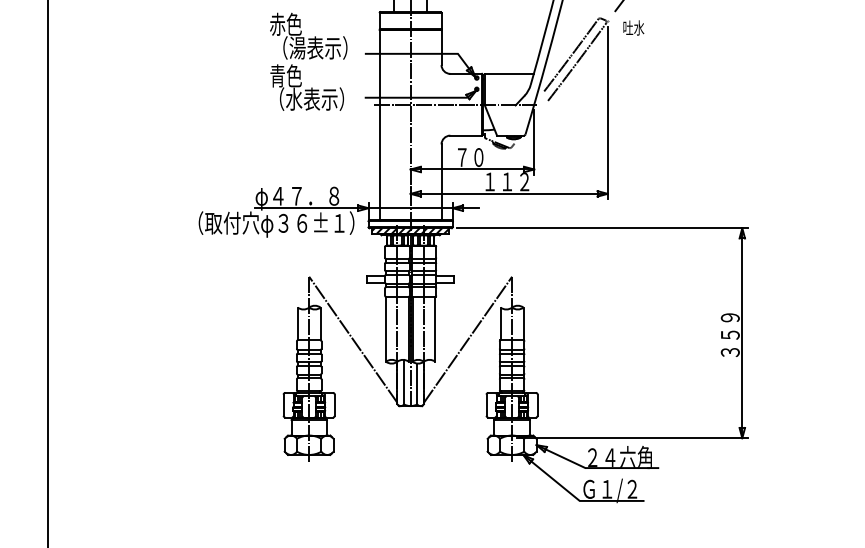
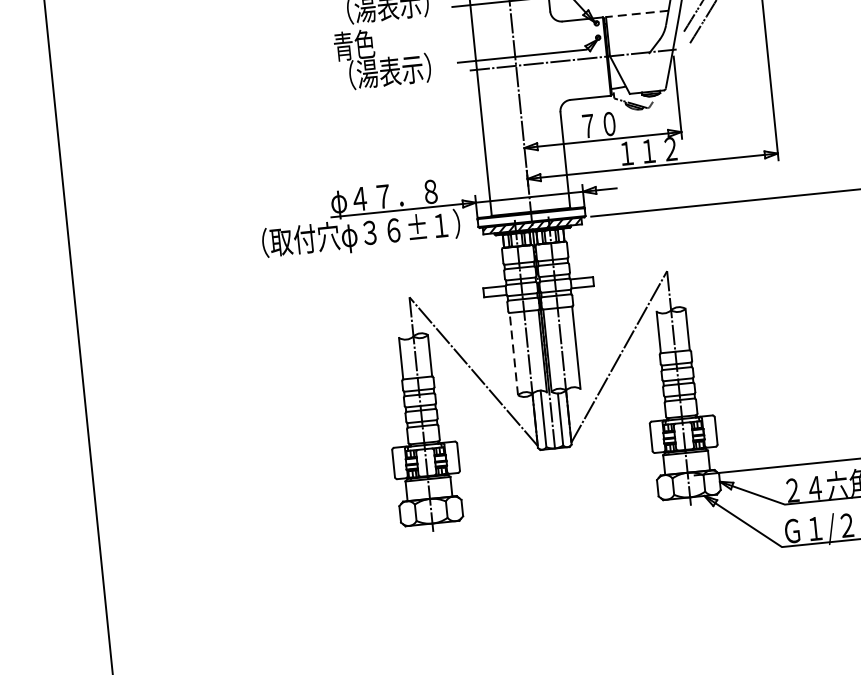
line: (509, 73) -> (637, 13), solid -> dashed
text: (294, 98) -> (367, 72), （水表示） -> （湯表示）
line: (386, 328) -> (514, 353), solid -> dashed

